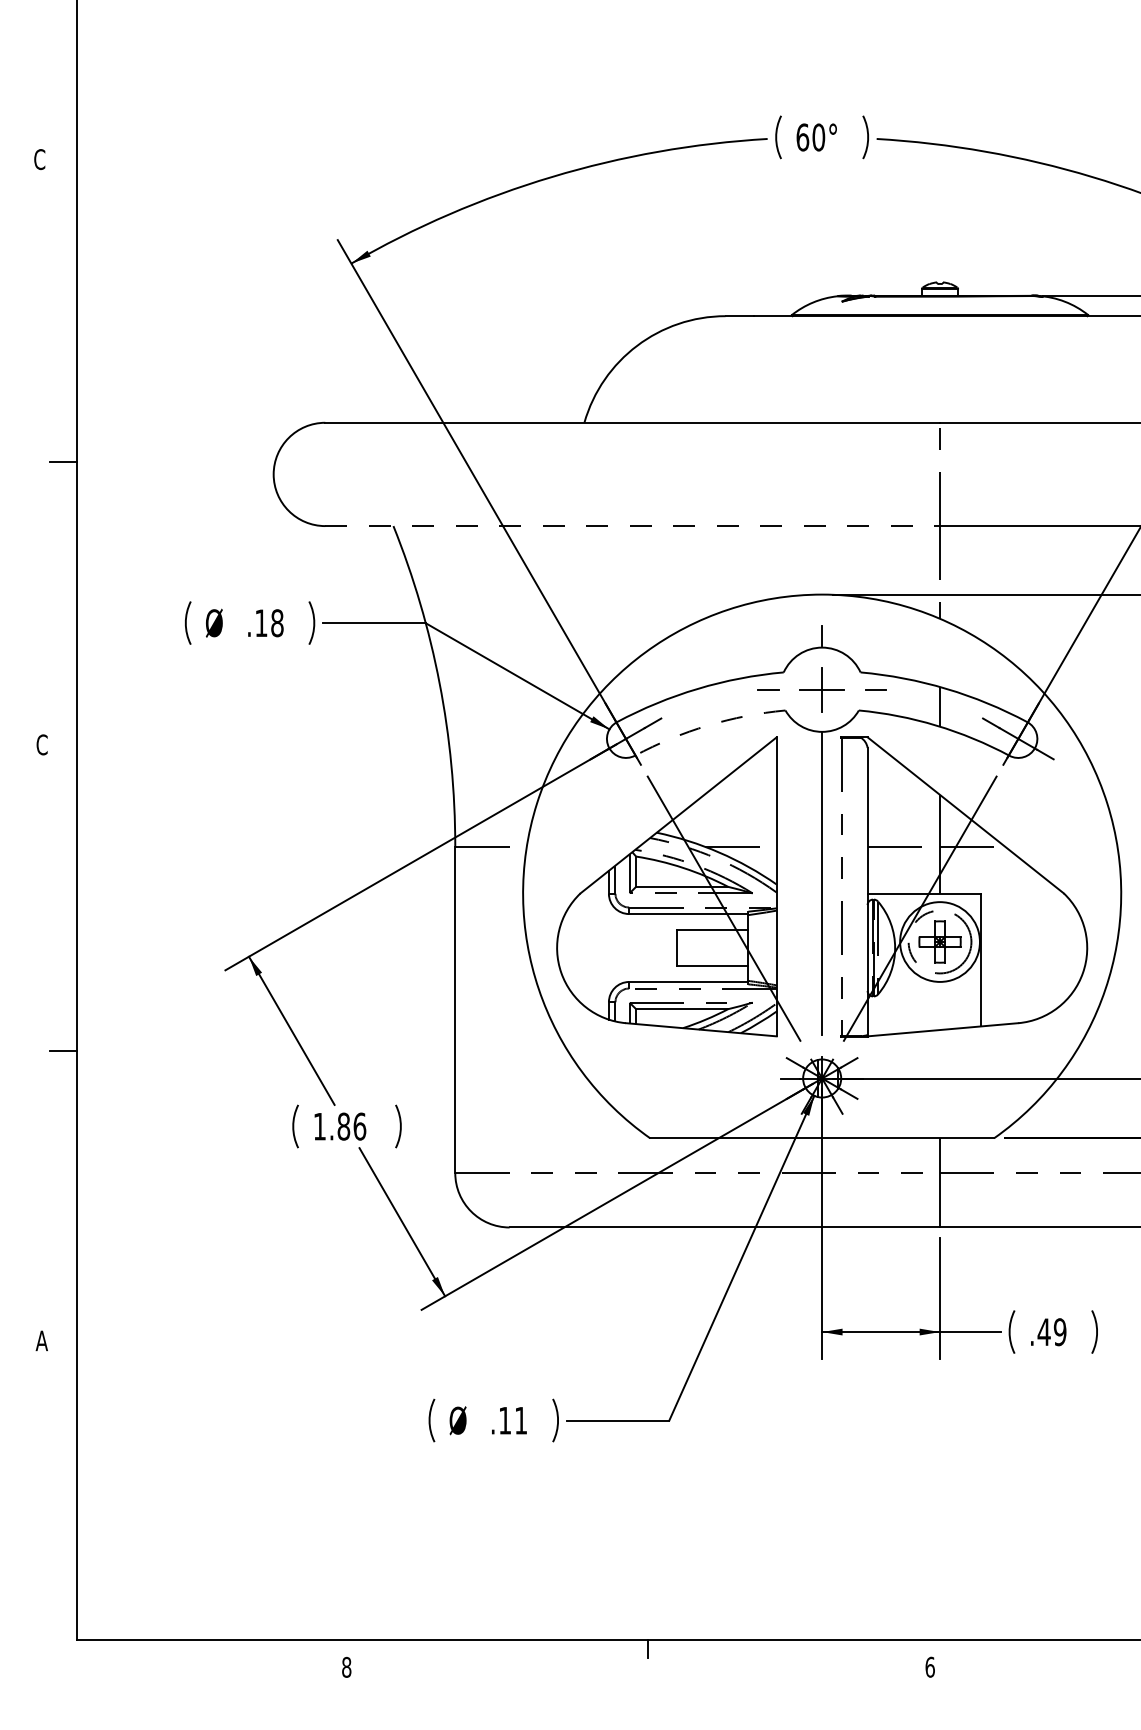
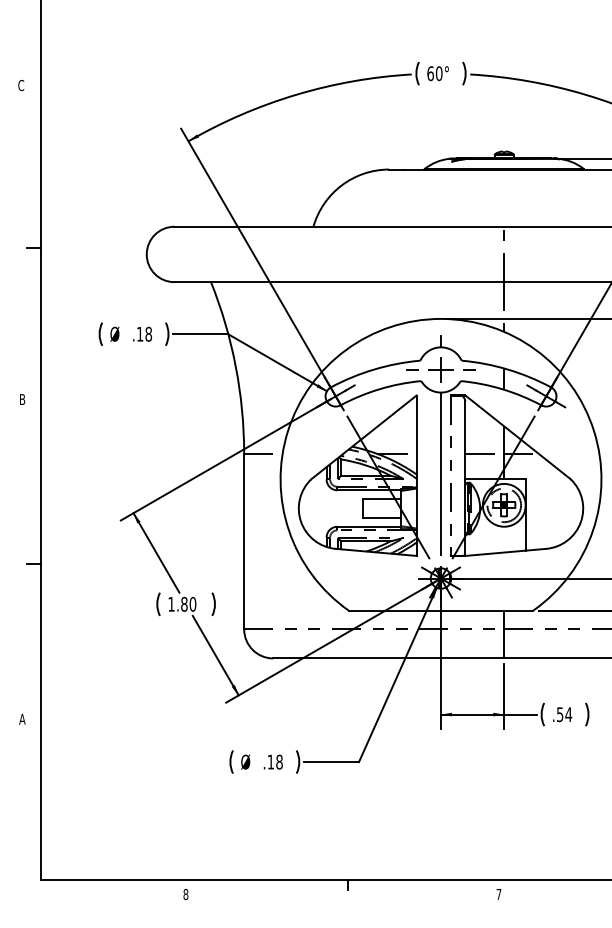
line: (632, 526) -> (339, 282), dashed -> solid
arc: (707, 726) -> (379, 389), dashed -> solid
text: (42, 744) -> (22, 399), C -> B
text: (358, 1126) -> (192, 604), 1.86 -> 1.80
text: (1052, 1331) -> (564, 714), .49 -> .54
text: (521, 1419) -> (279, 761), .11 -> .18
text: (929, 1665) -> (498, 893), 6 -> 7

